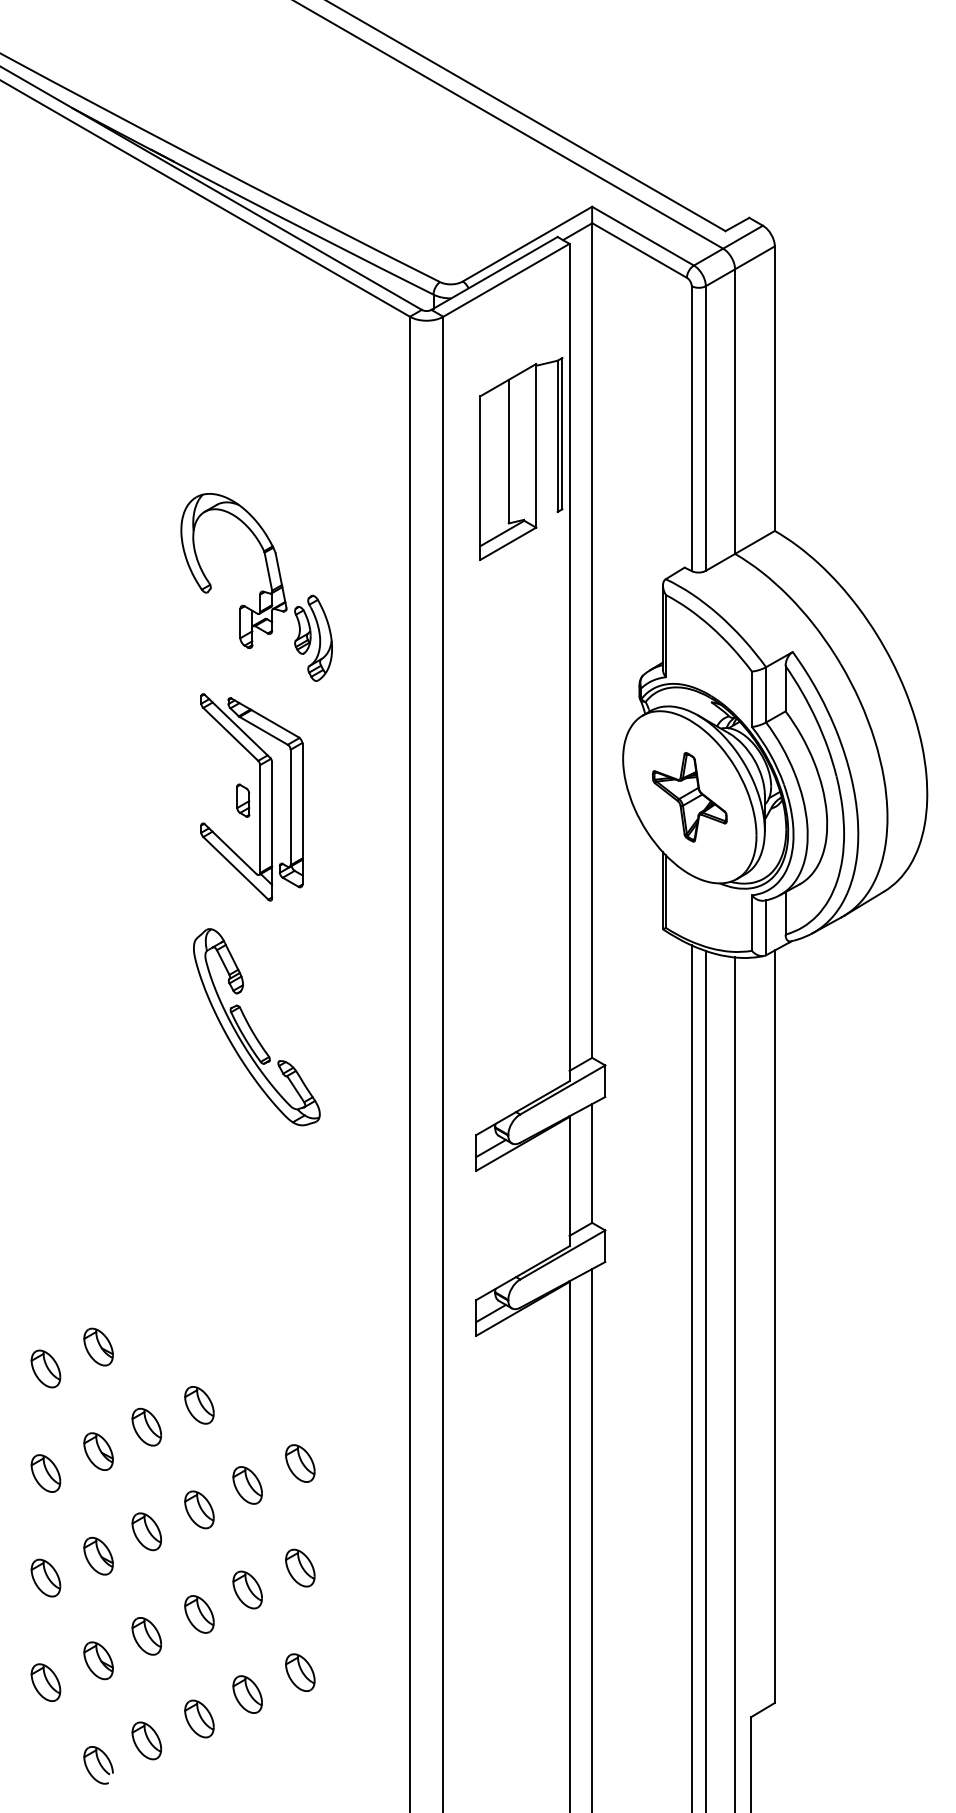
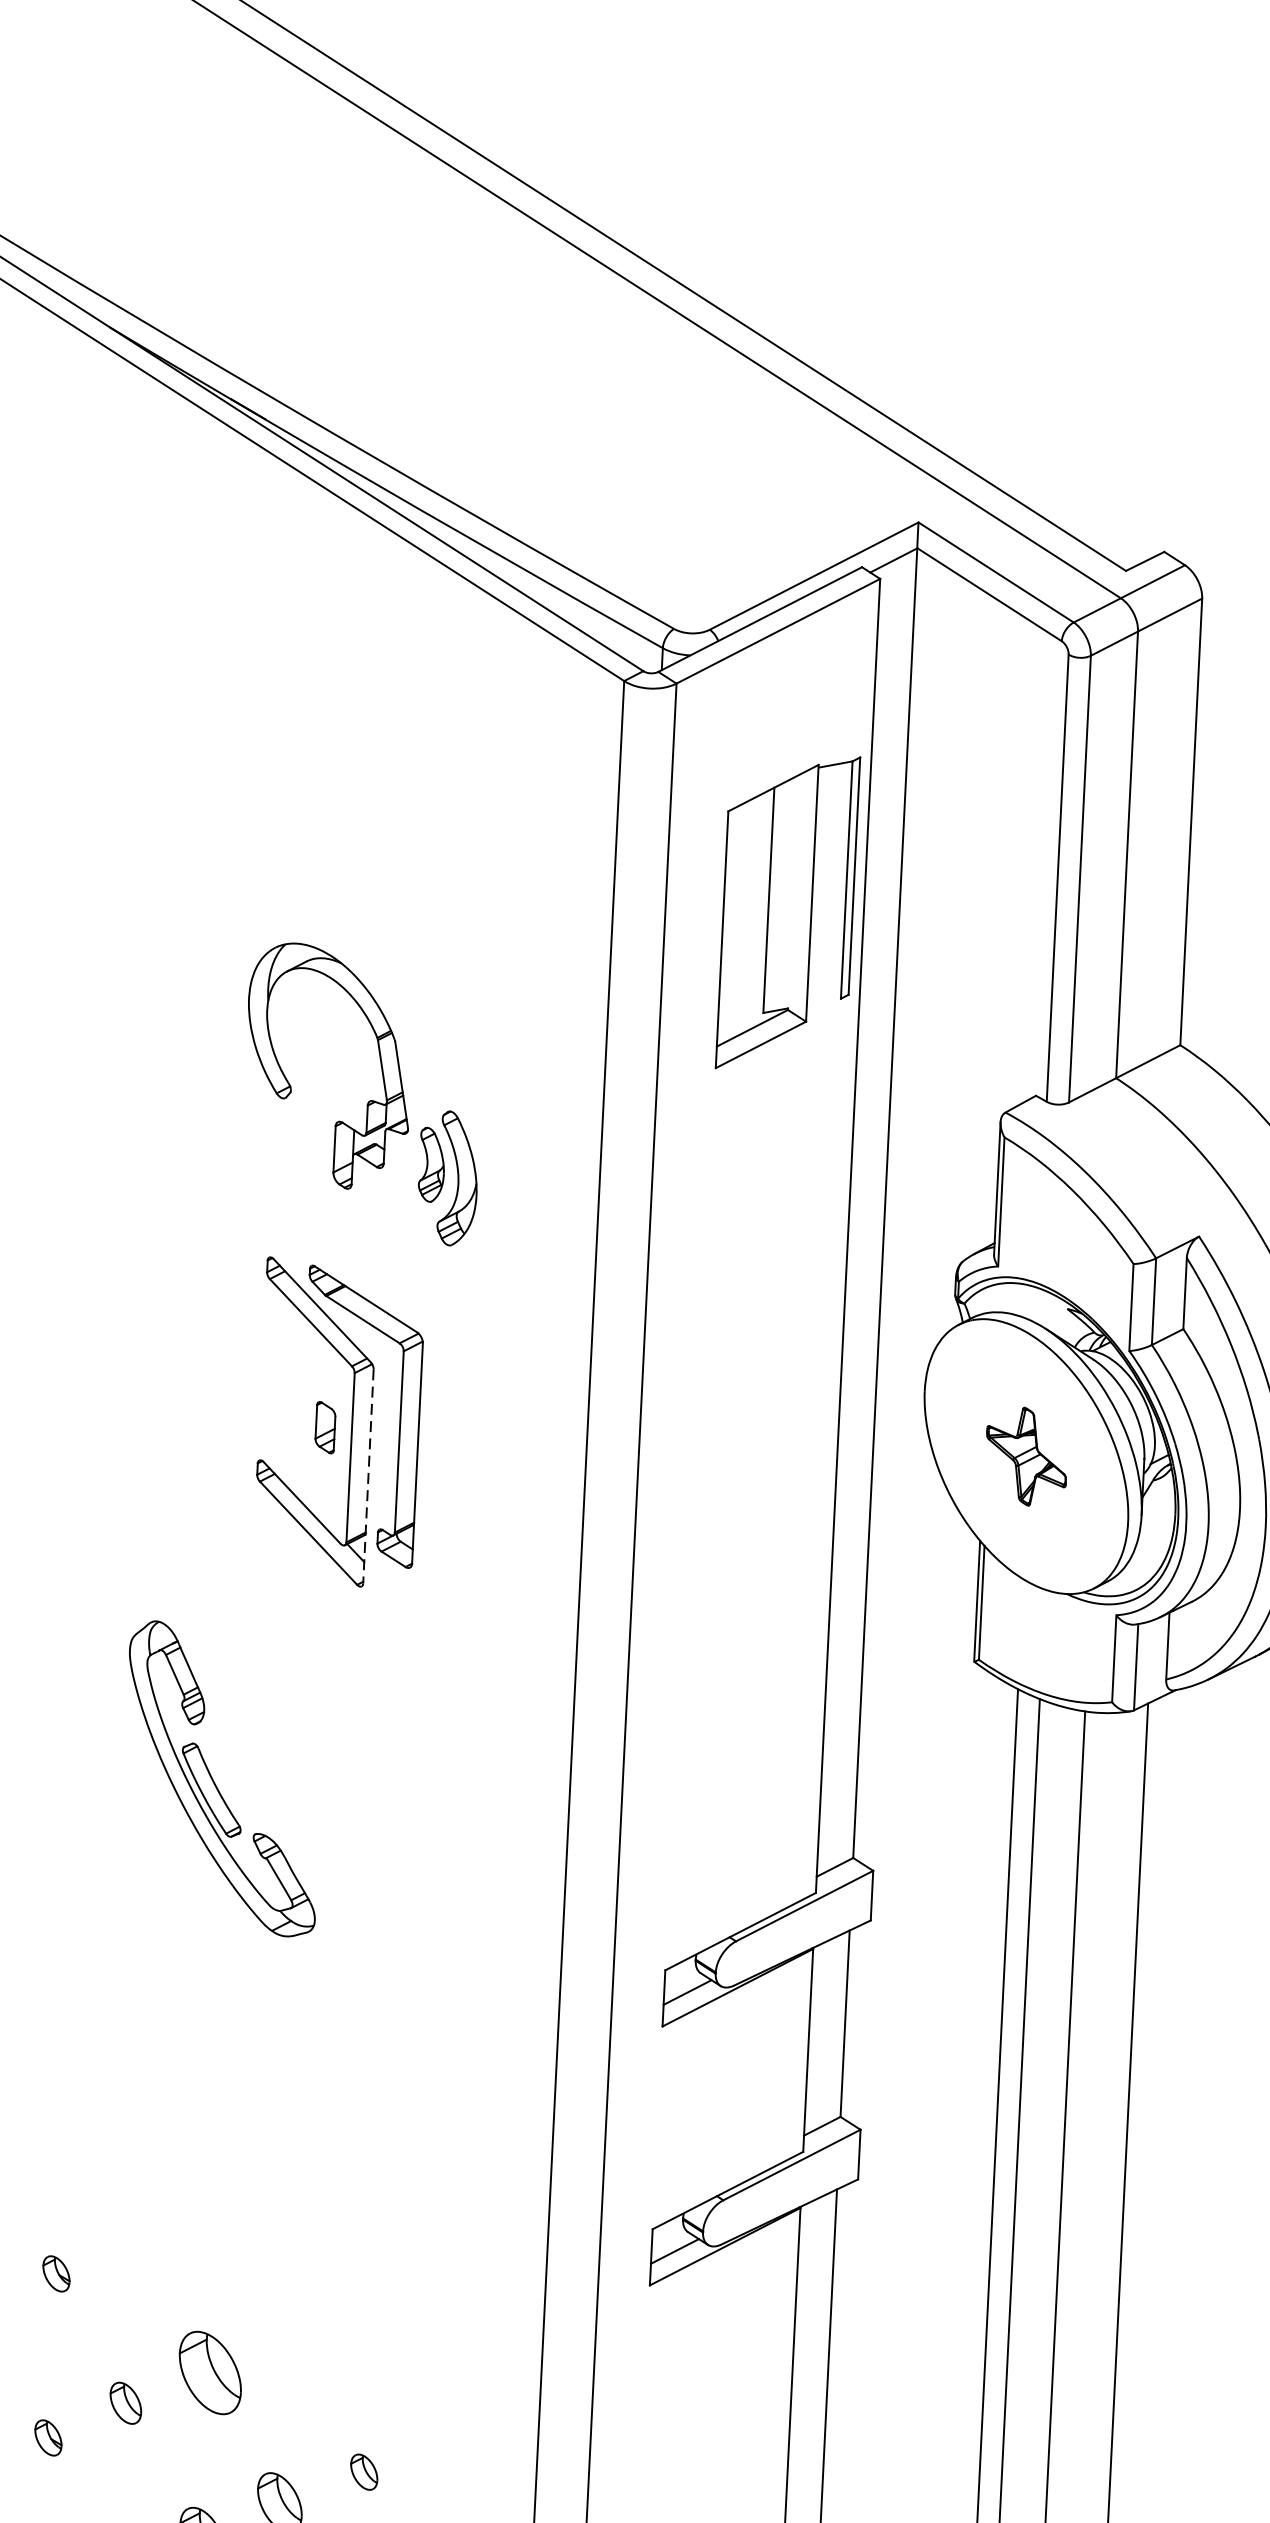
part: (689, 797) -> (1025, 1456), size x0.7
line: (272, 830) -> (369, 1476), solid -> dashed
part: (256, 1027) -> (222, 1779), moved
part: (98, 1346) -> (56, 2273), size x0.6
part: (199, 1405) -> (210, 2373), size x1.4
part: (146, 1426) -> (125, 2402), size x0.7
part: (98, 1451) -> (48, 2437), size x0.6
part: (300, 1463) -> (364, 2472), size x0.6

